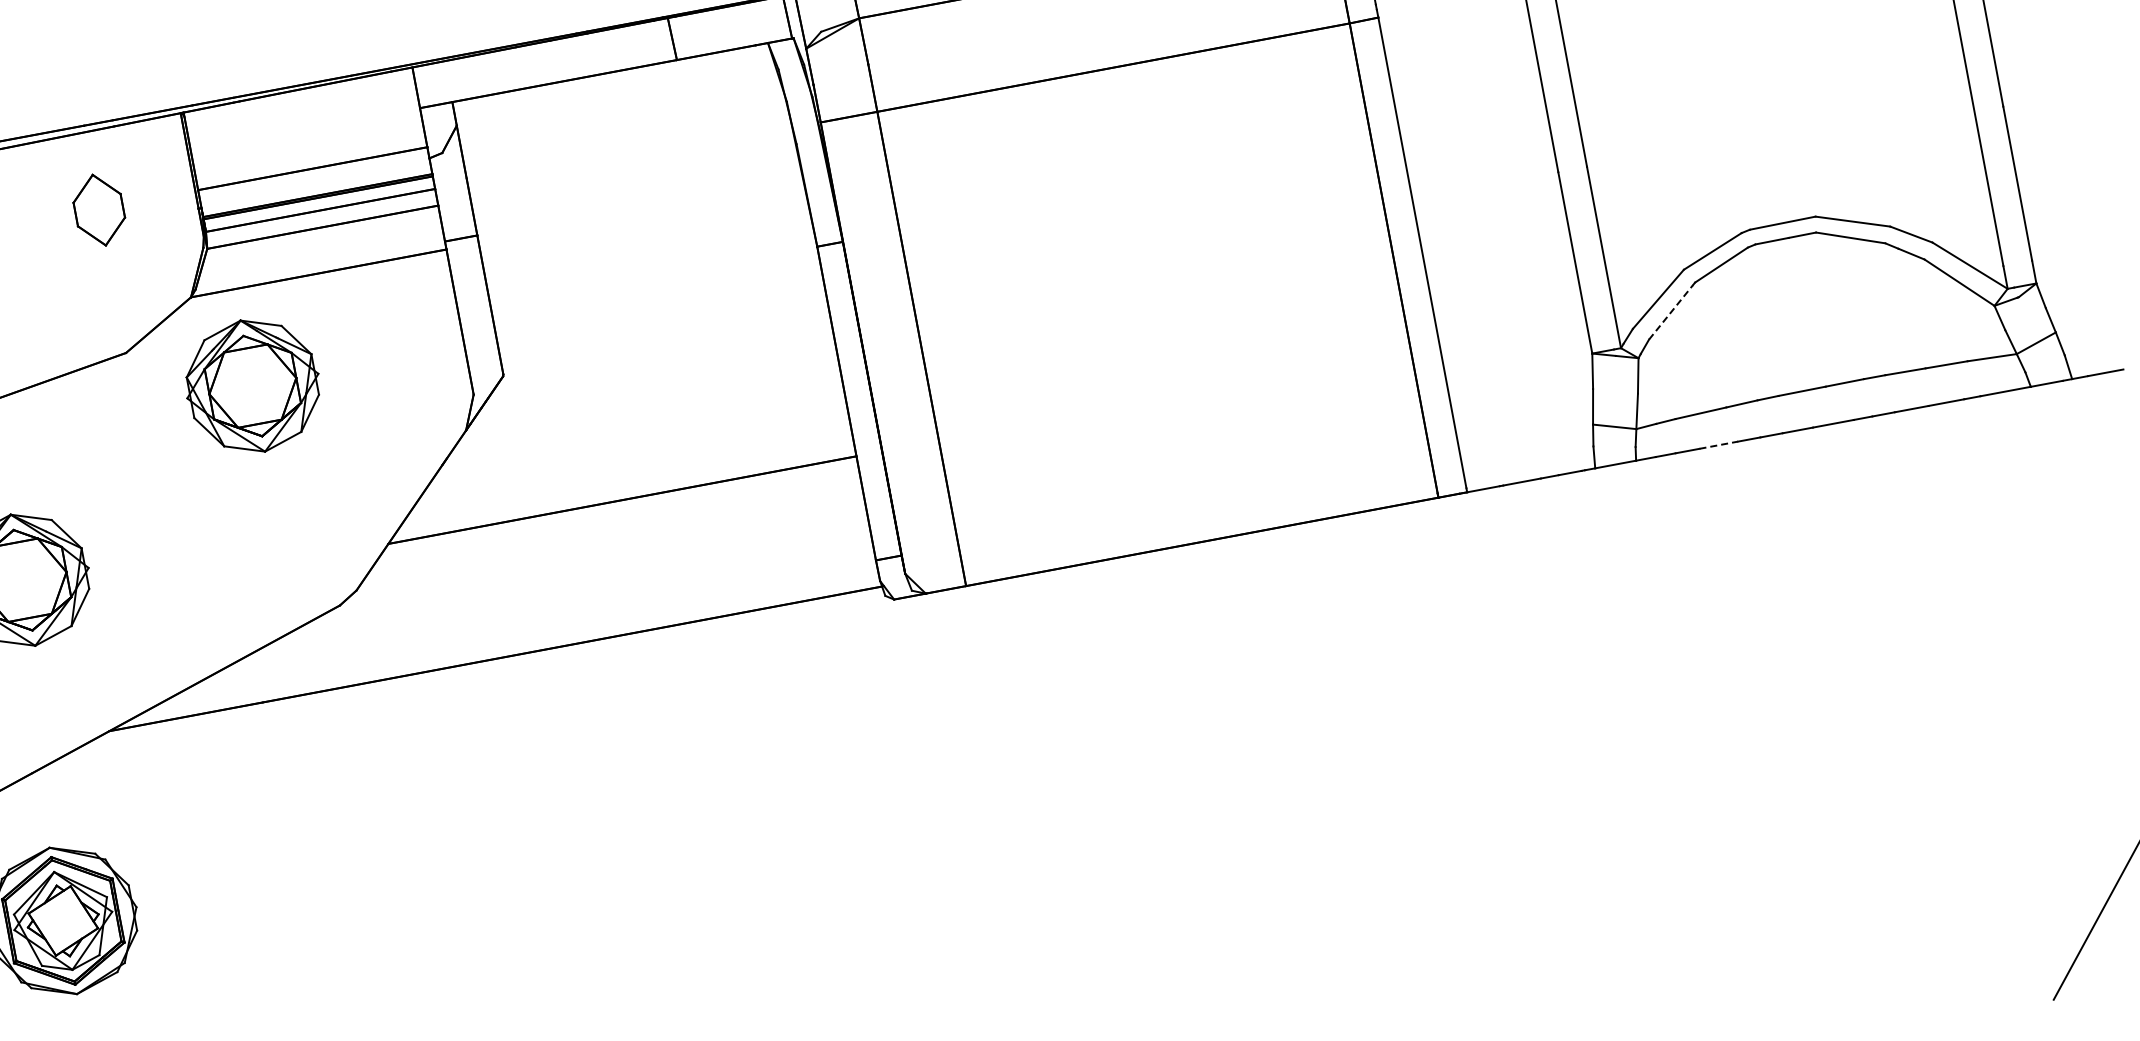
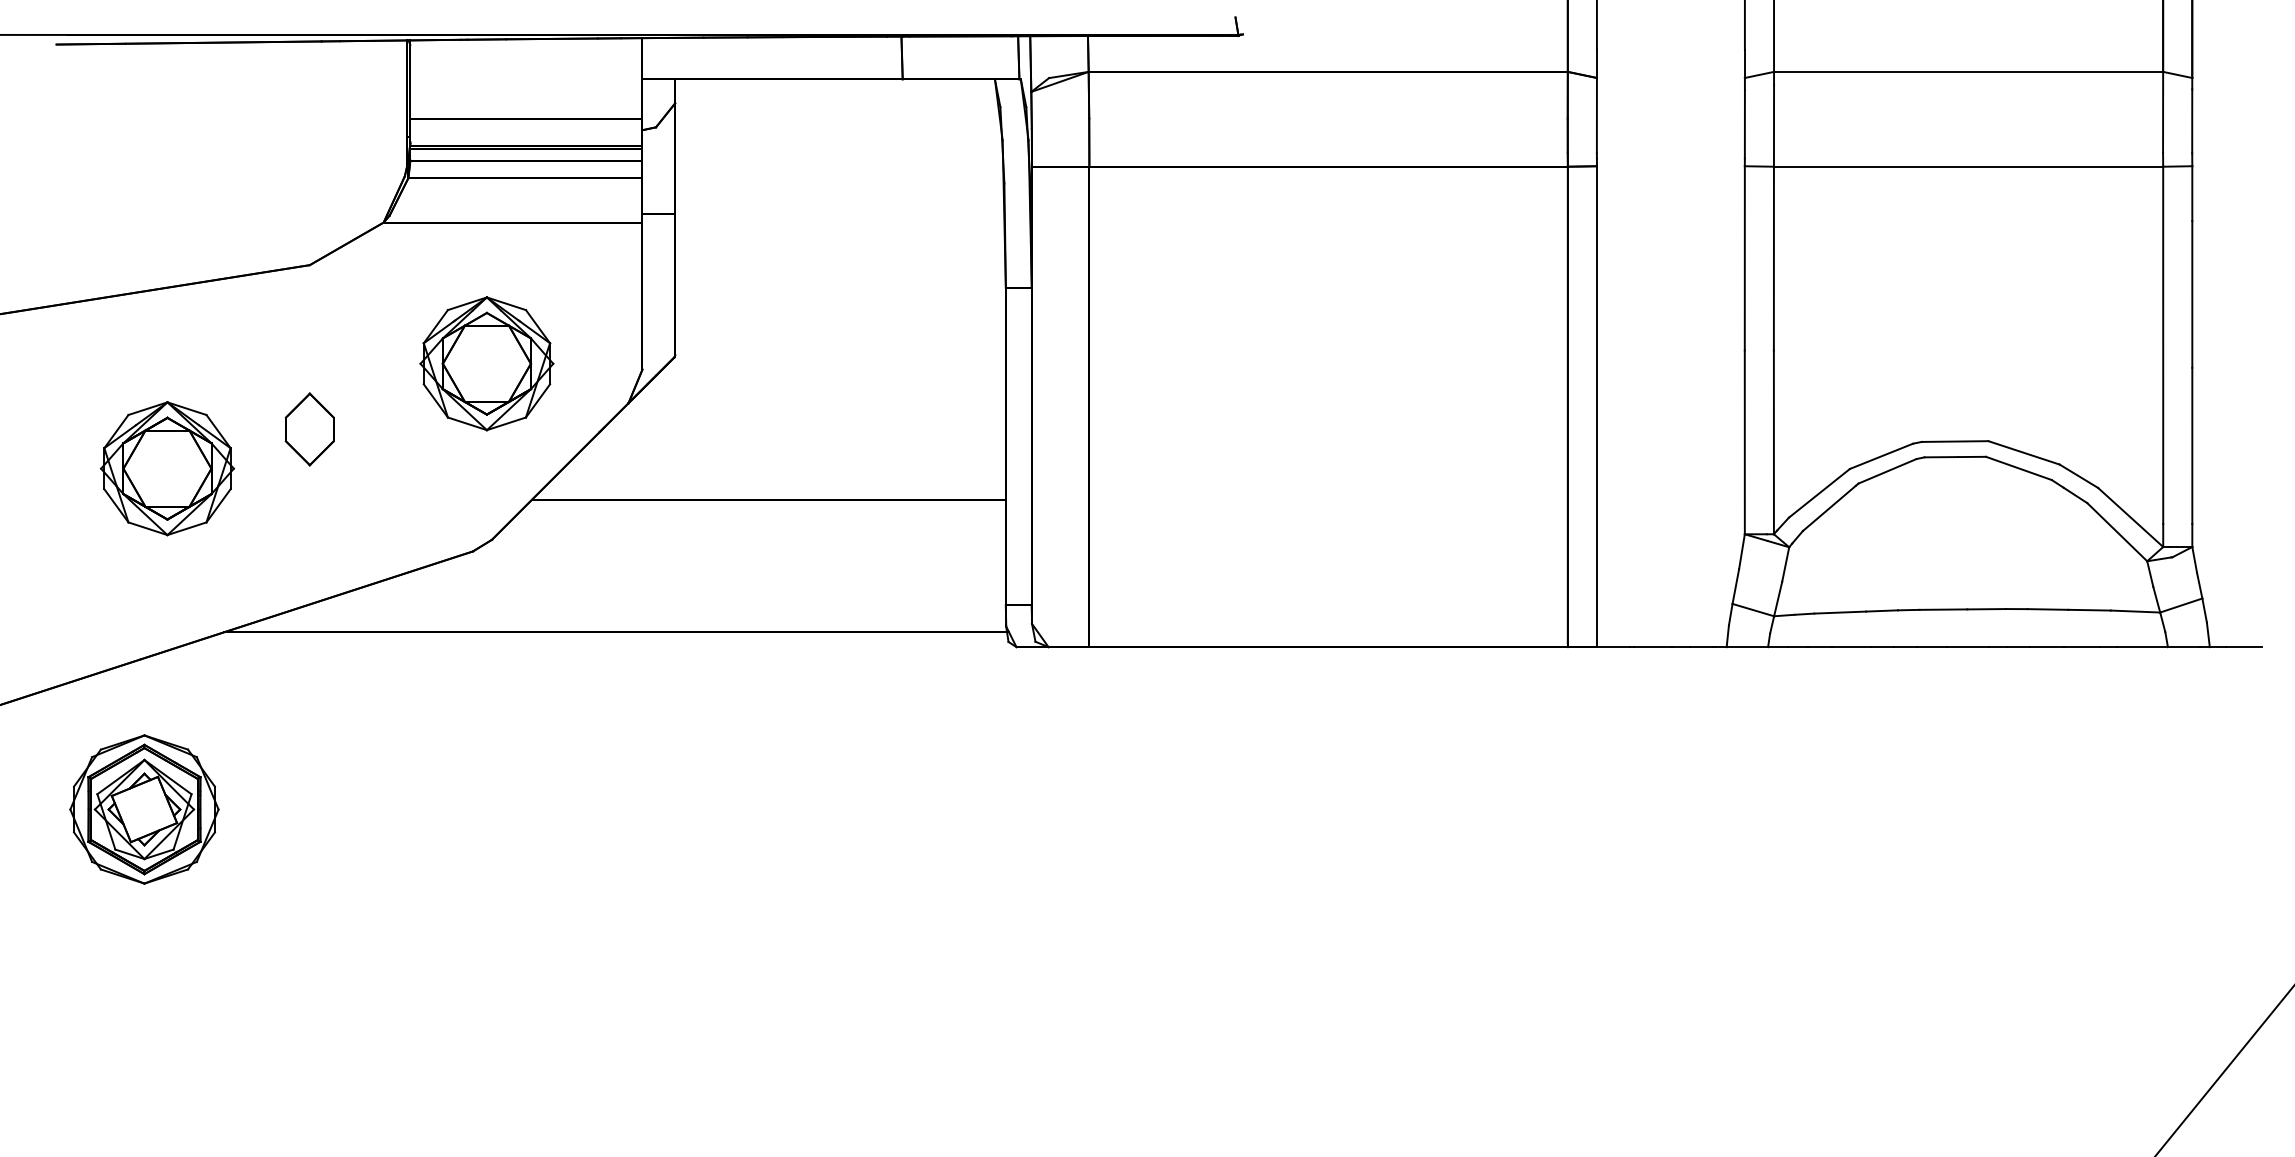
part: (98, 210) -> (309, 429), moved
line: (1671, 312) -> (1829, 508), dashed -> solid
part: (252, 385) -> (486, 363), moved
line: (1718, 445) -> (1851, 647), dashed -> solid

